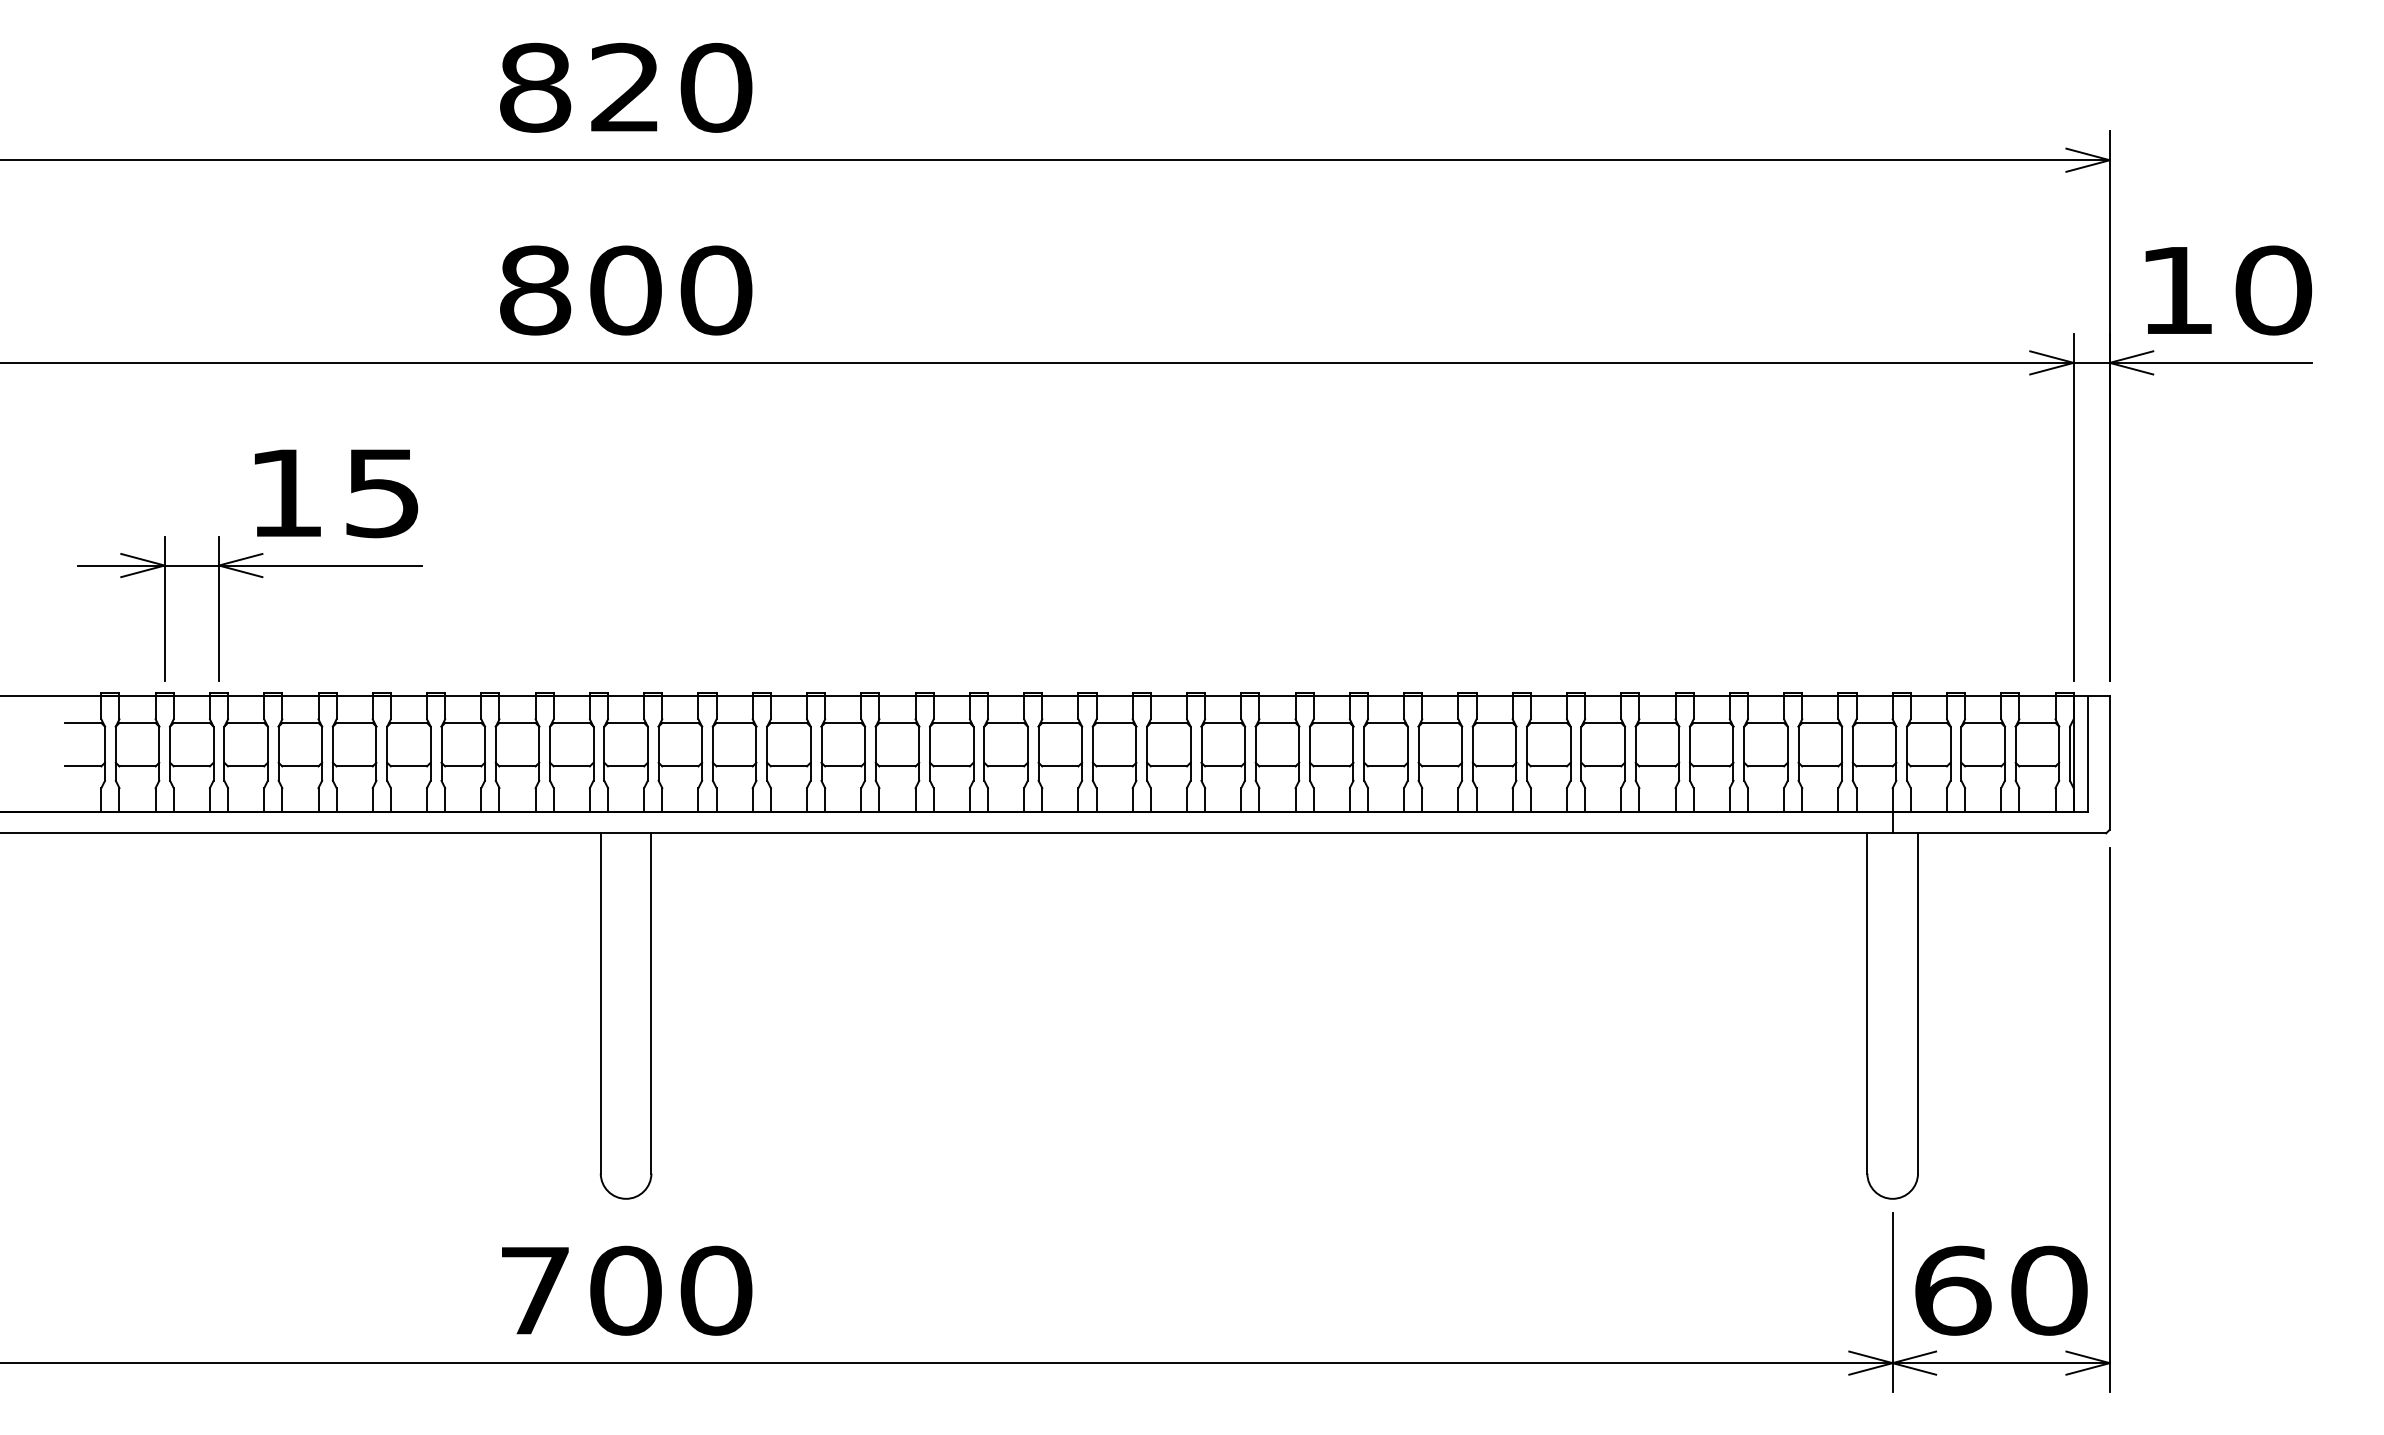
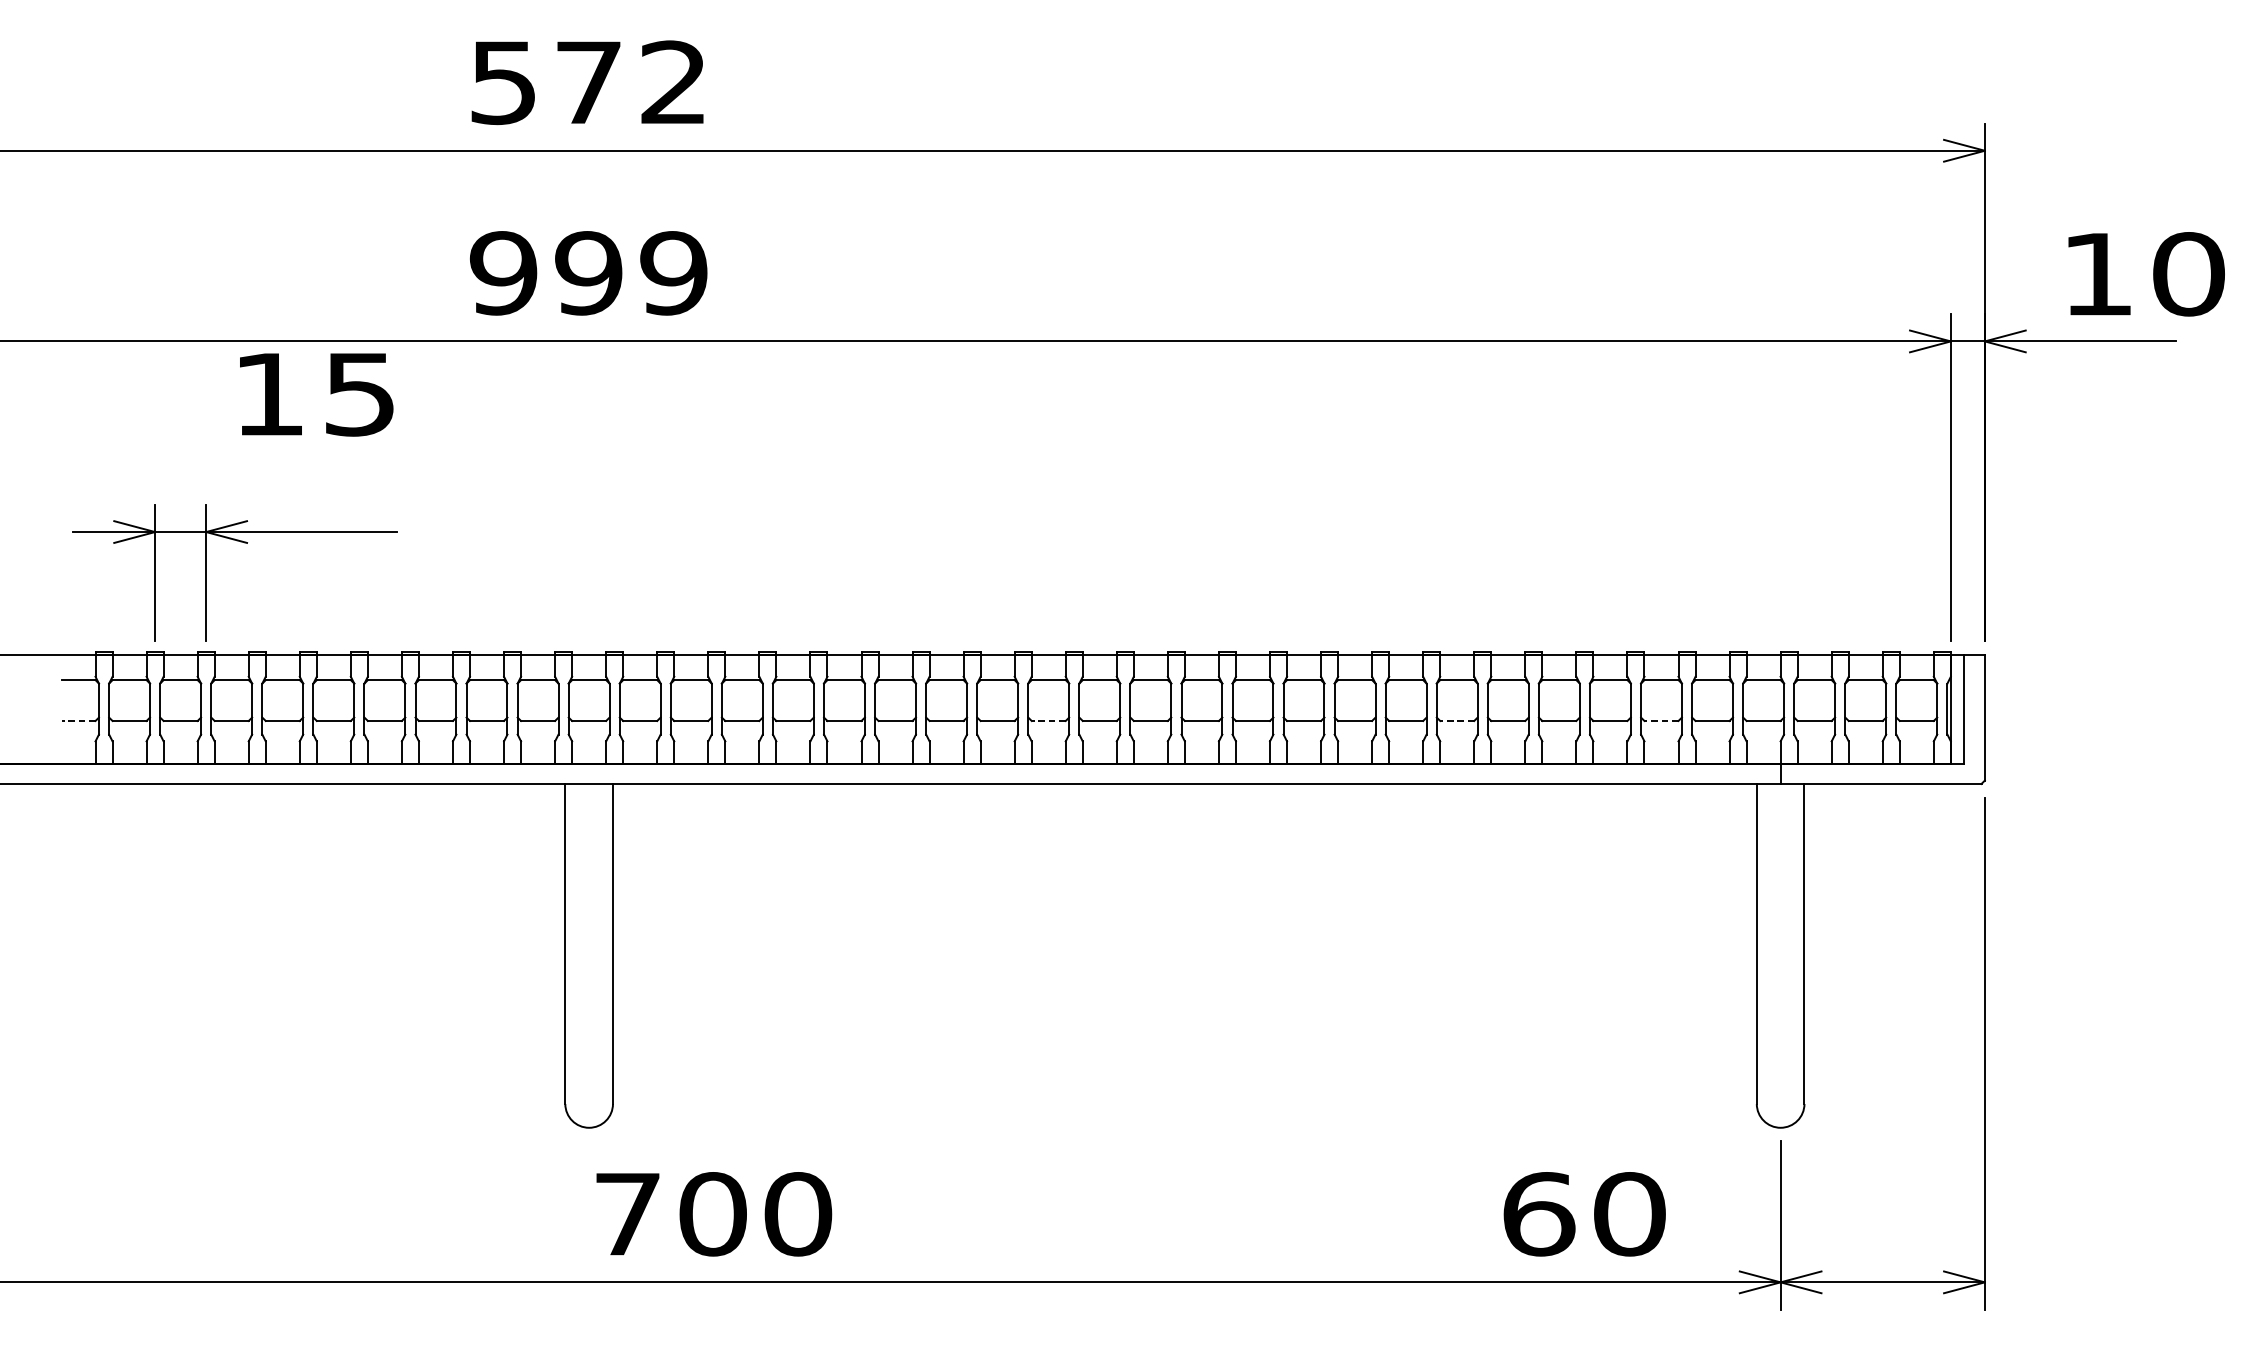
text: (626, 87) -> (589, 82), 820 -> 572
text: (625, 290) -> (588, 273), 800 -> 999
text: (2228, 290) -> (2146, 274), moved
text: (336, 493) -> (316, 394), moved
line: (82, 766) -> (77, 721), solid -> dashed
line: (1114, 766) -> (1048, 721), solid -> dashed
line: (1548, 766) -> (1456, 721), solid -> dashed
line: (1765, 766) -> (1660, 721), solid -> dashed
text: (627, 1290) -> (714, 1214), moved
text: (2001, 1290) -> (1584, 1214), moved

